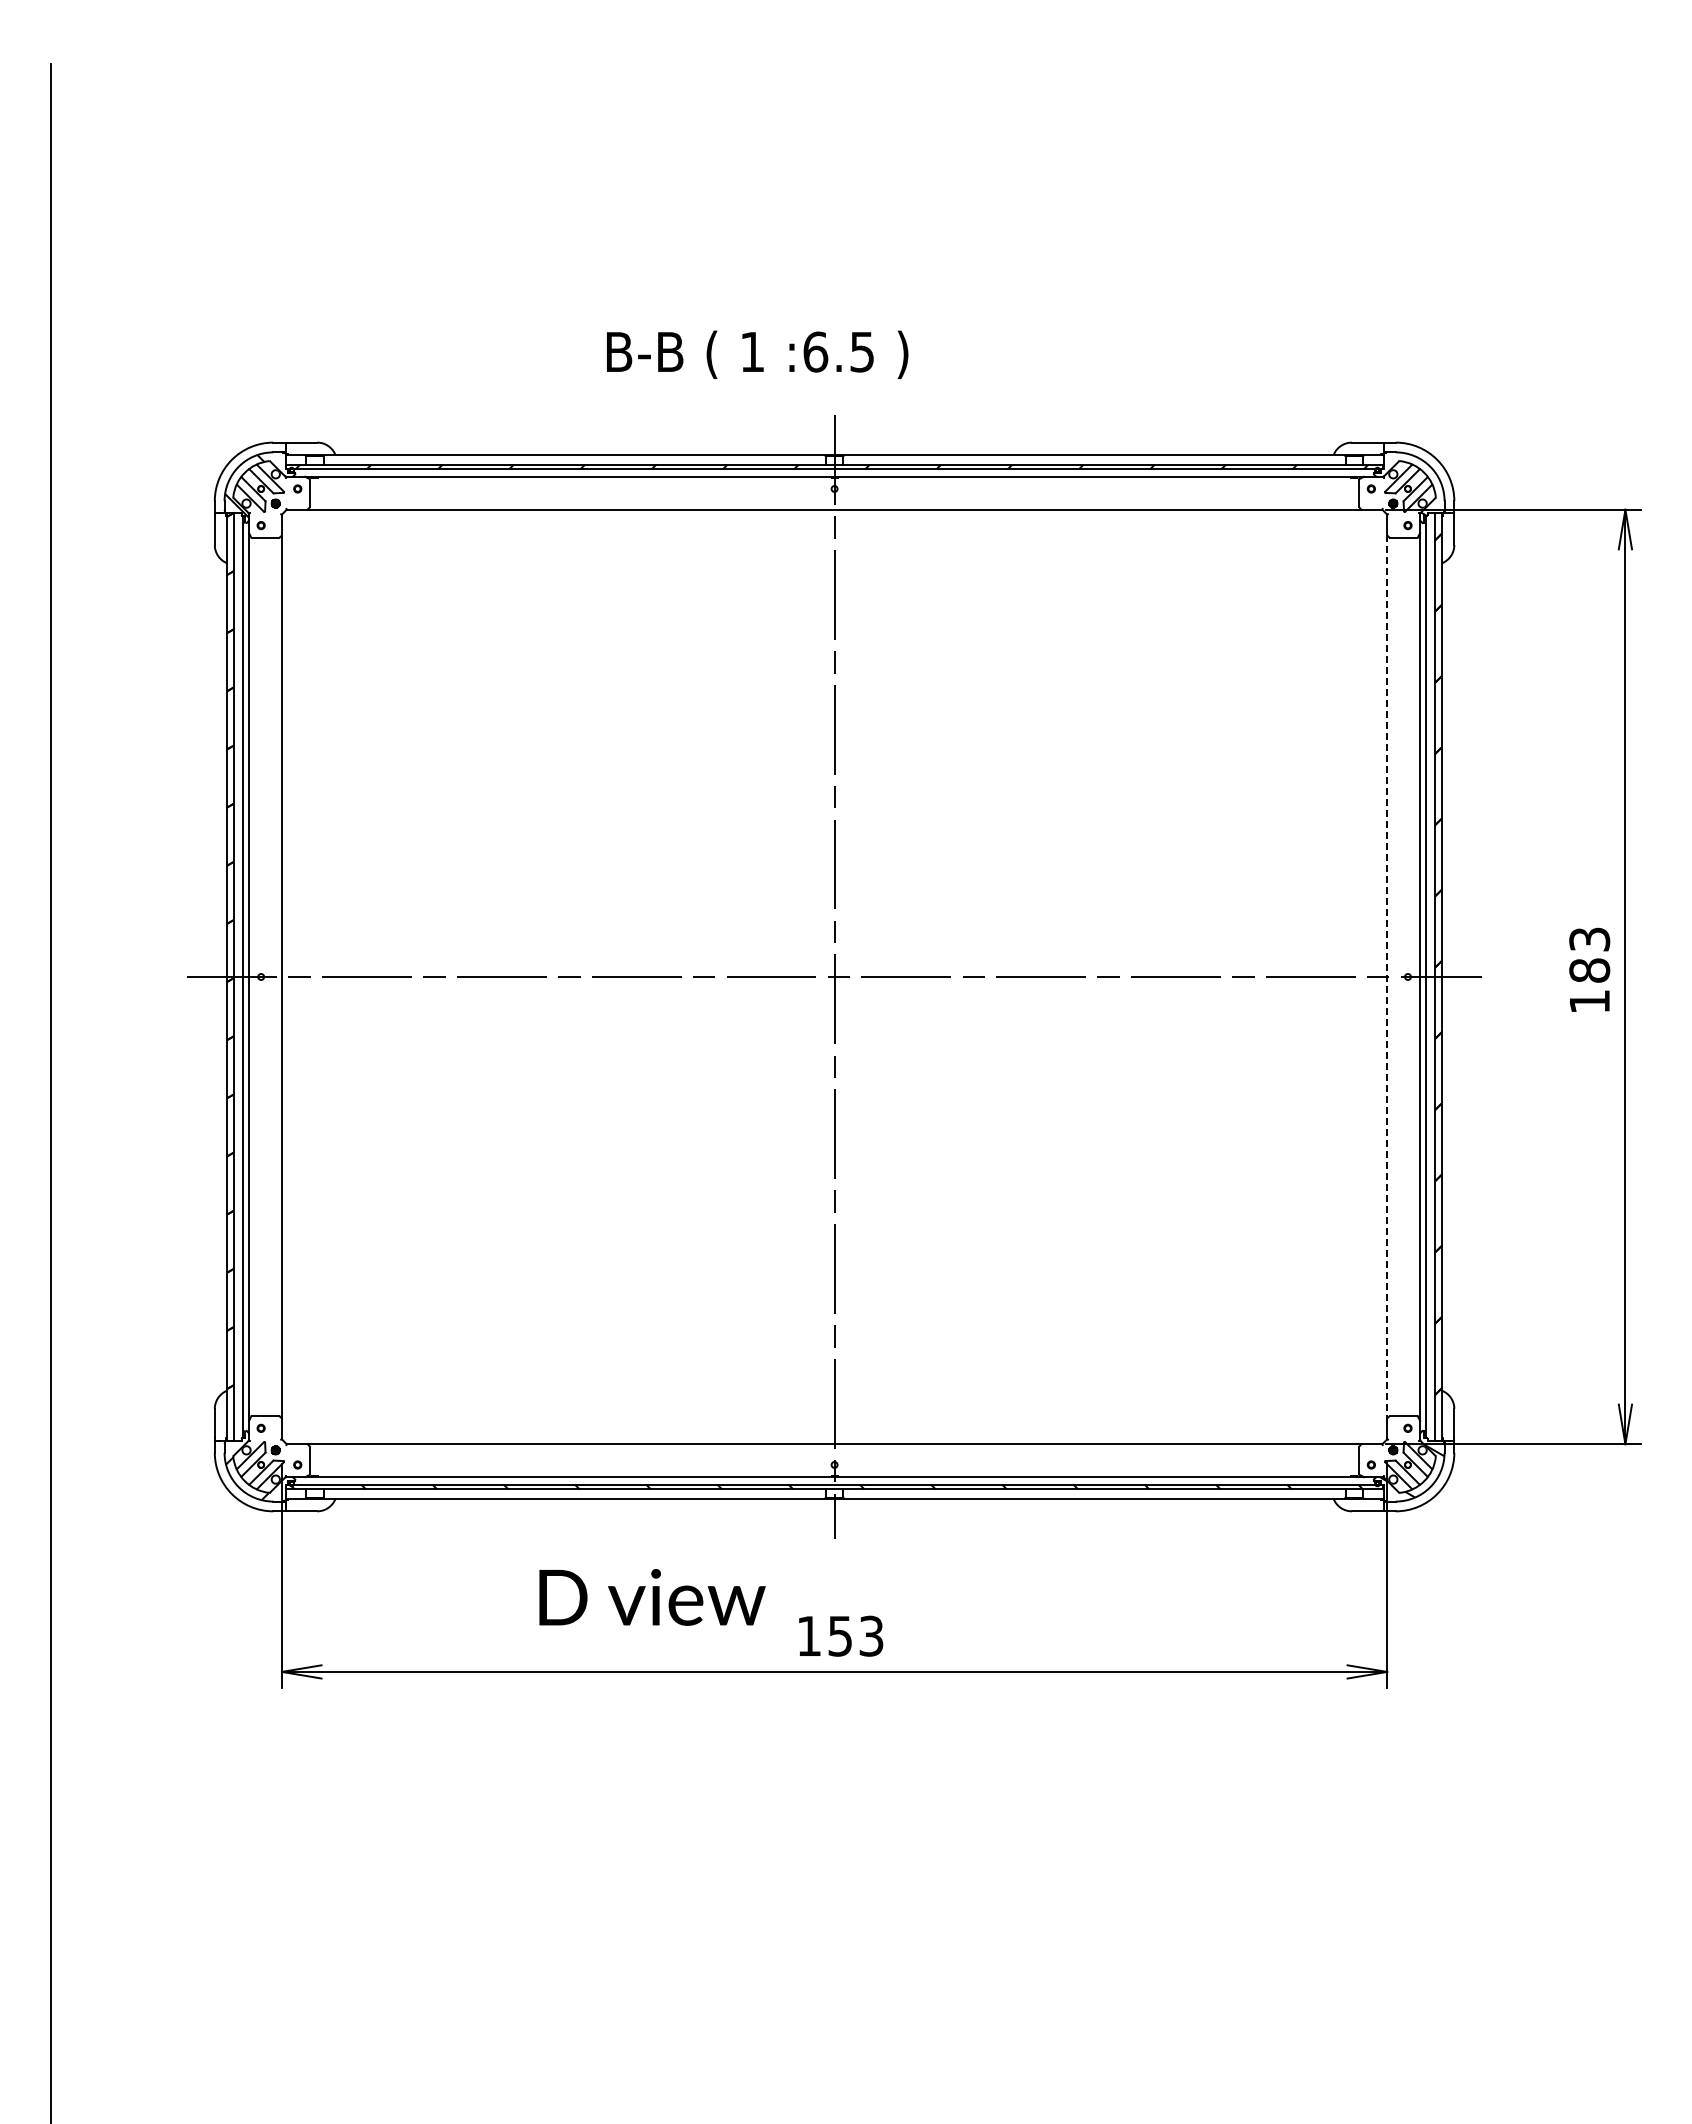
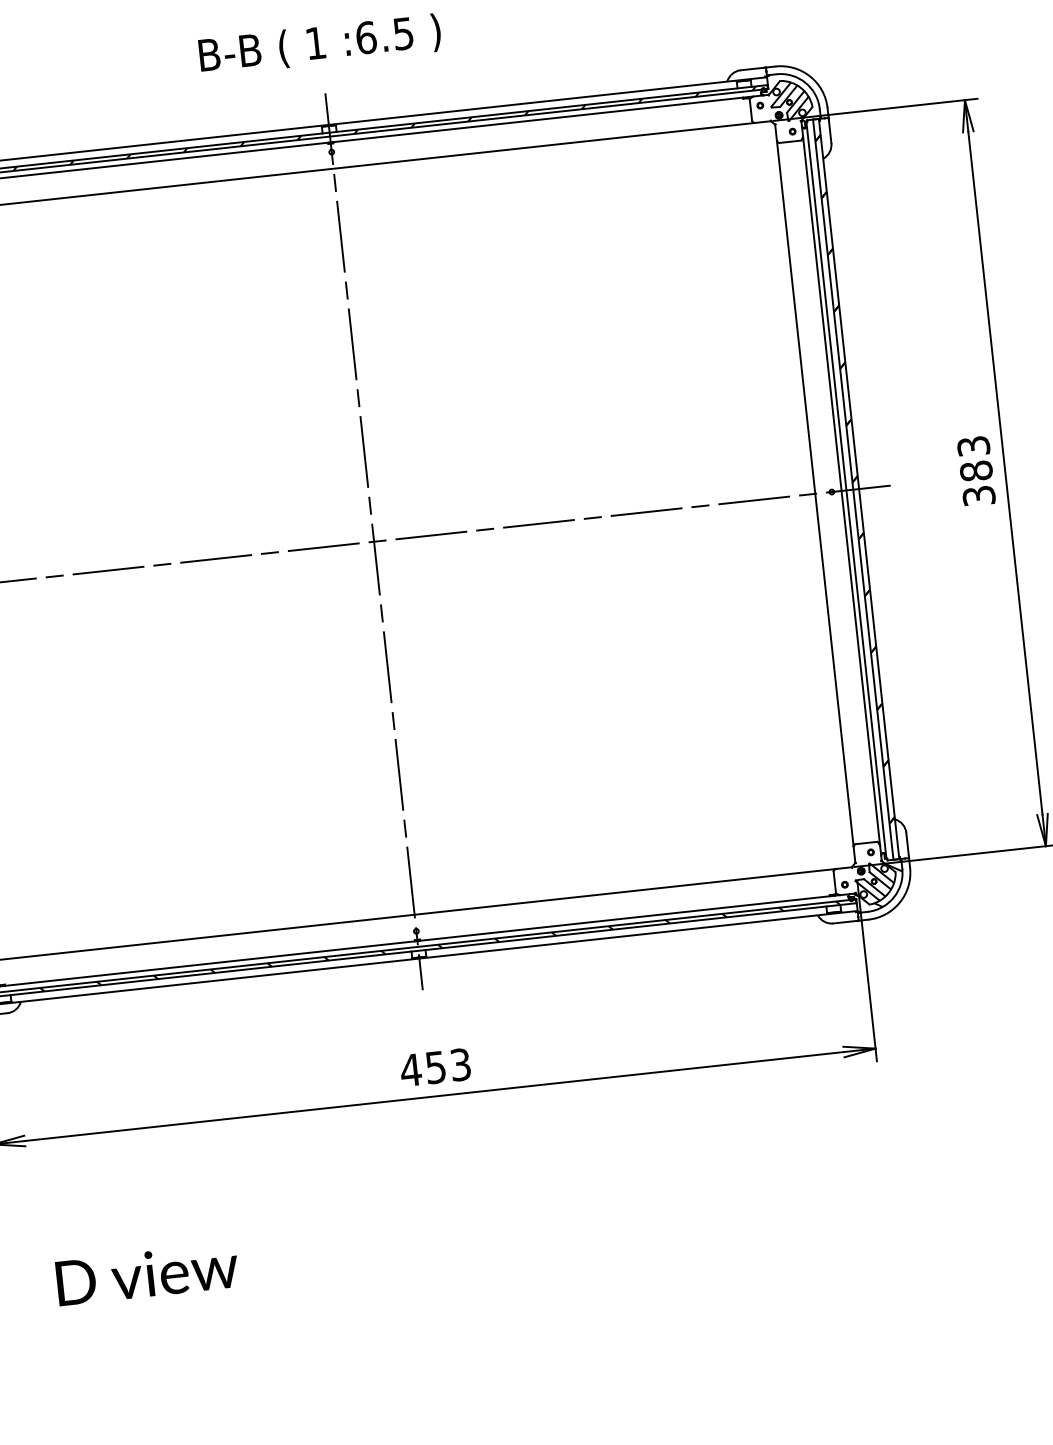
text: (757, 354) -> (320, 44), moved
line: (1387, 976) -> (815, 493), dashed -> solid
text: (1589, 1001) -> (978, 495), 183 -> 383
text: (652, 1597) -> (147, 1274), moved
text: (809, 1635) -> (411, 1069), 153 -> 453

